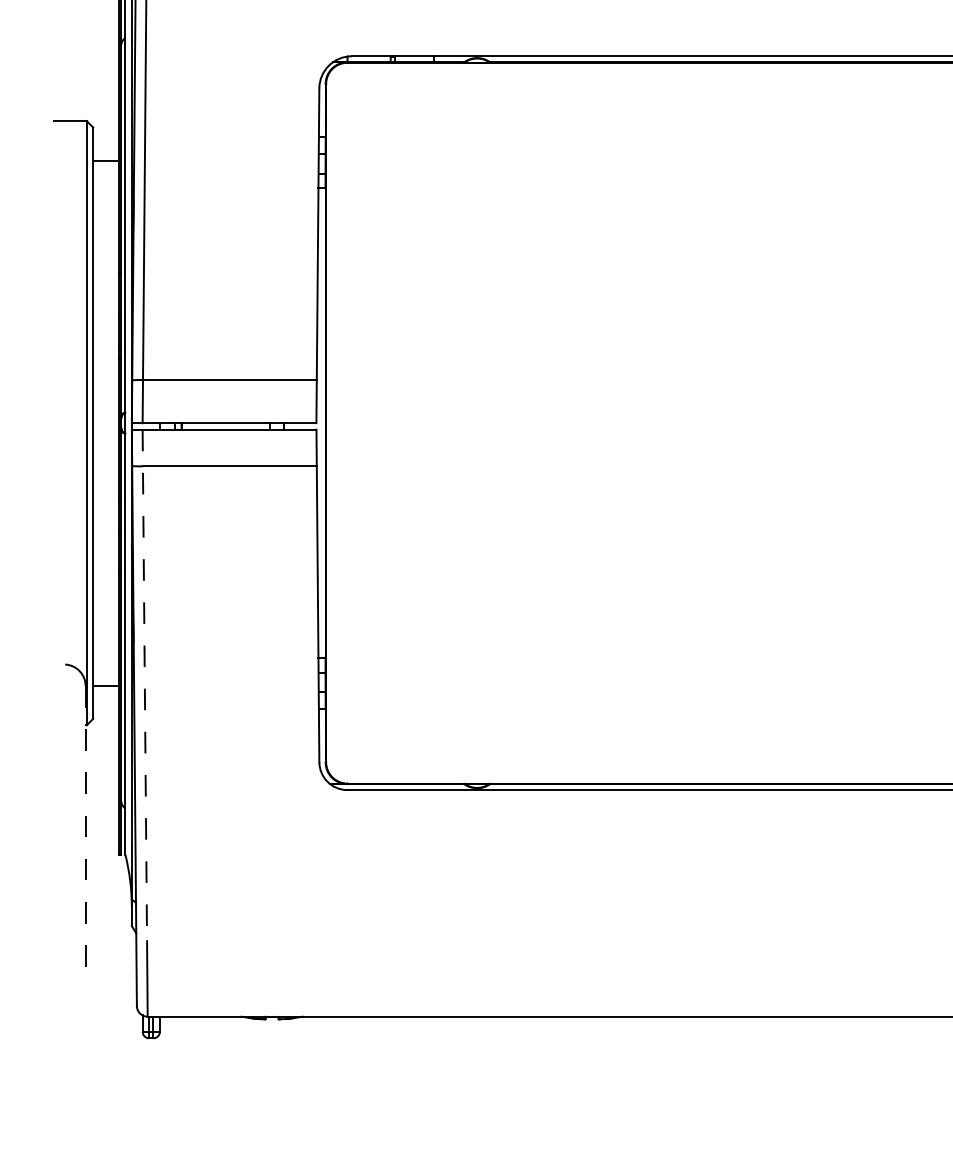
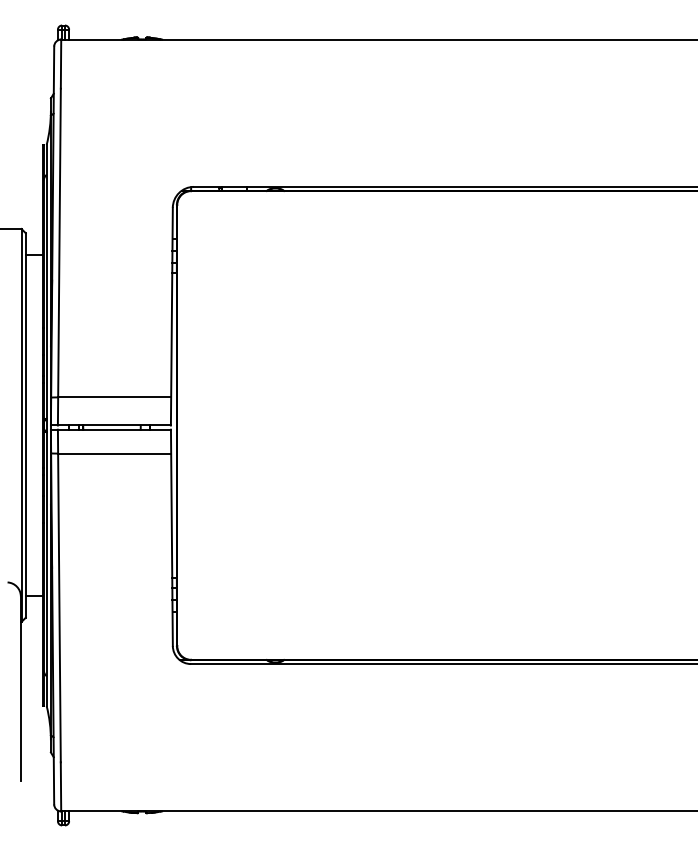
line: (145, 686) -> (59, 596), dashed -> solid
line: (85, 829) -> (20, 689), dashed -> solid

